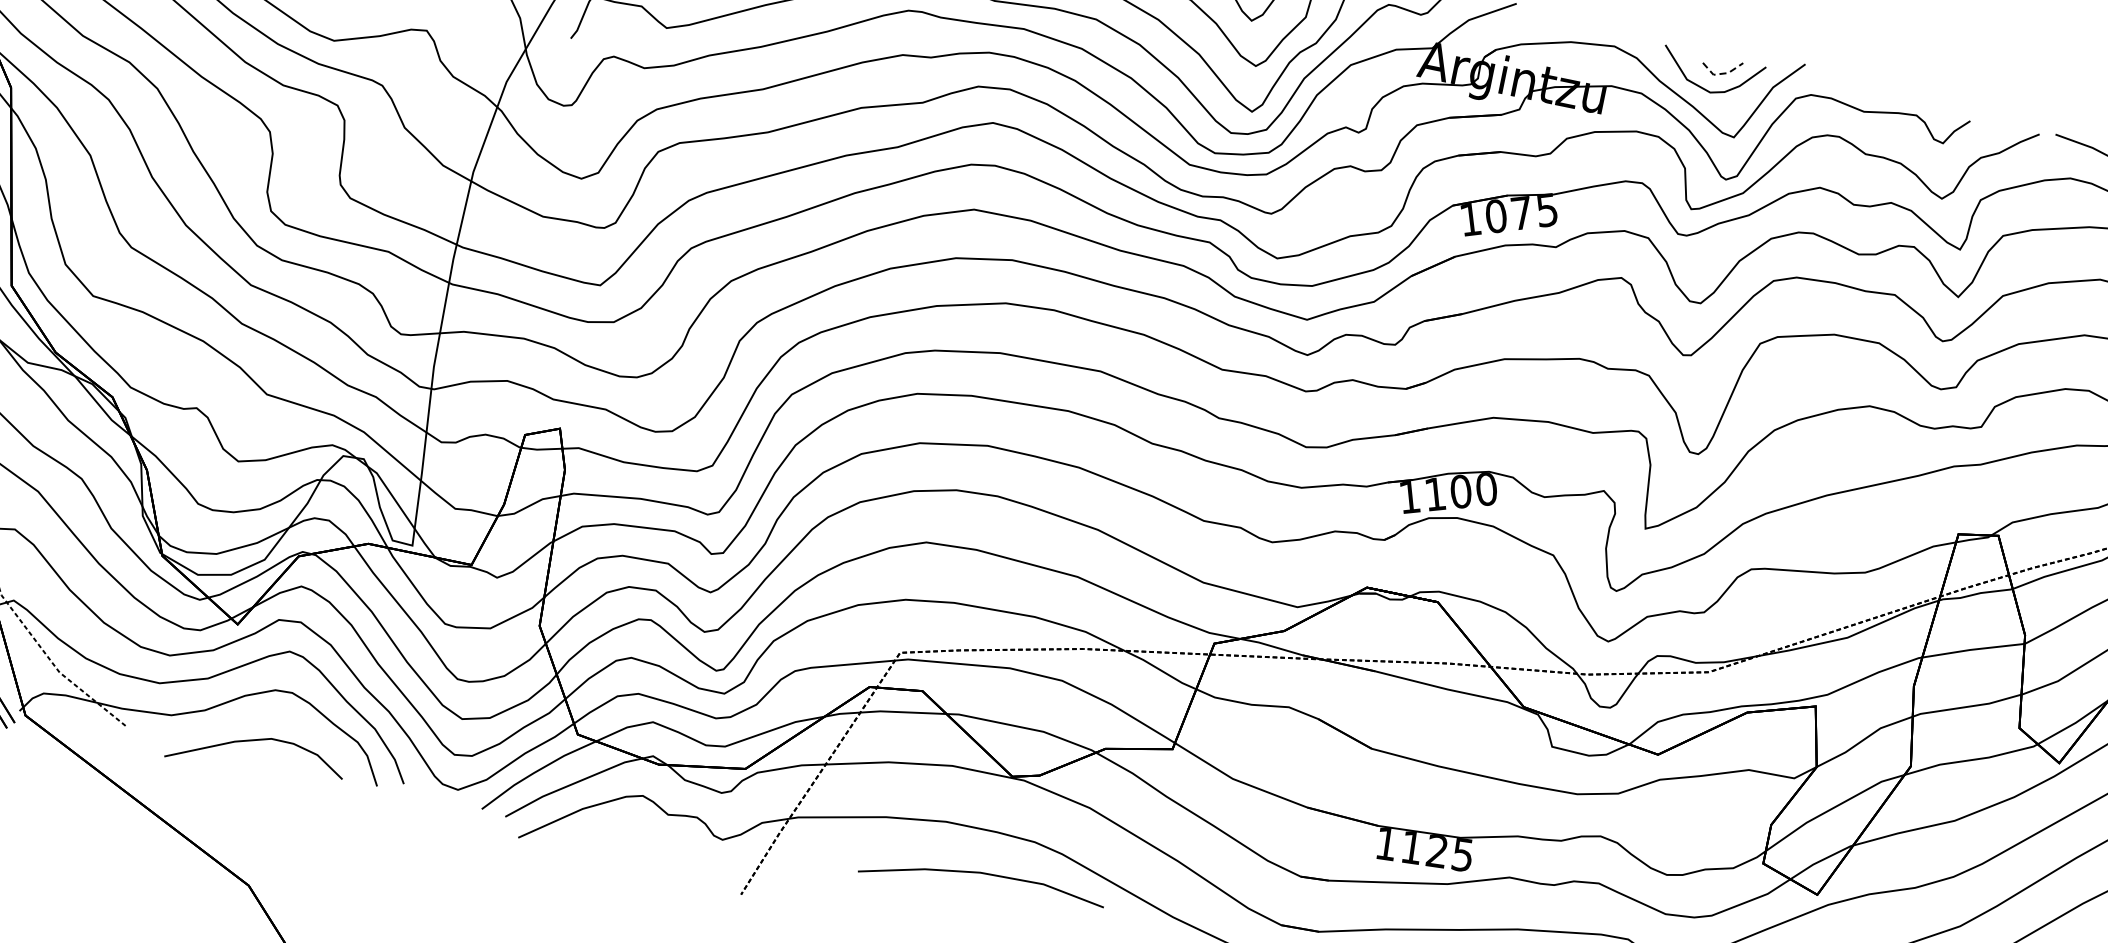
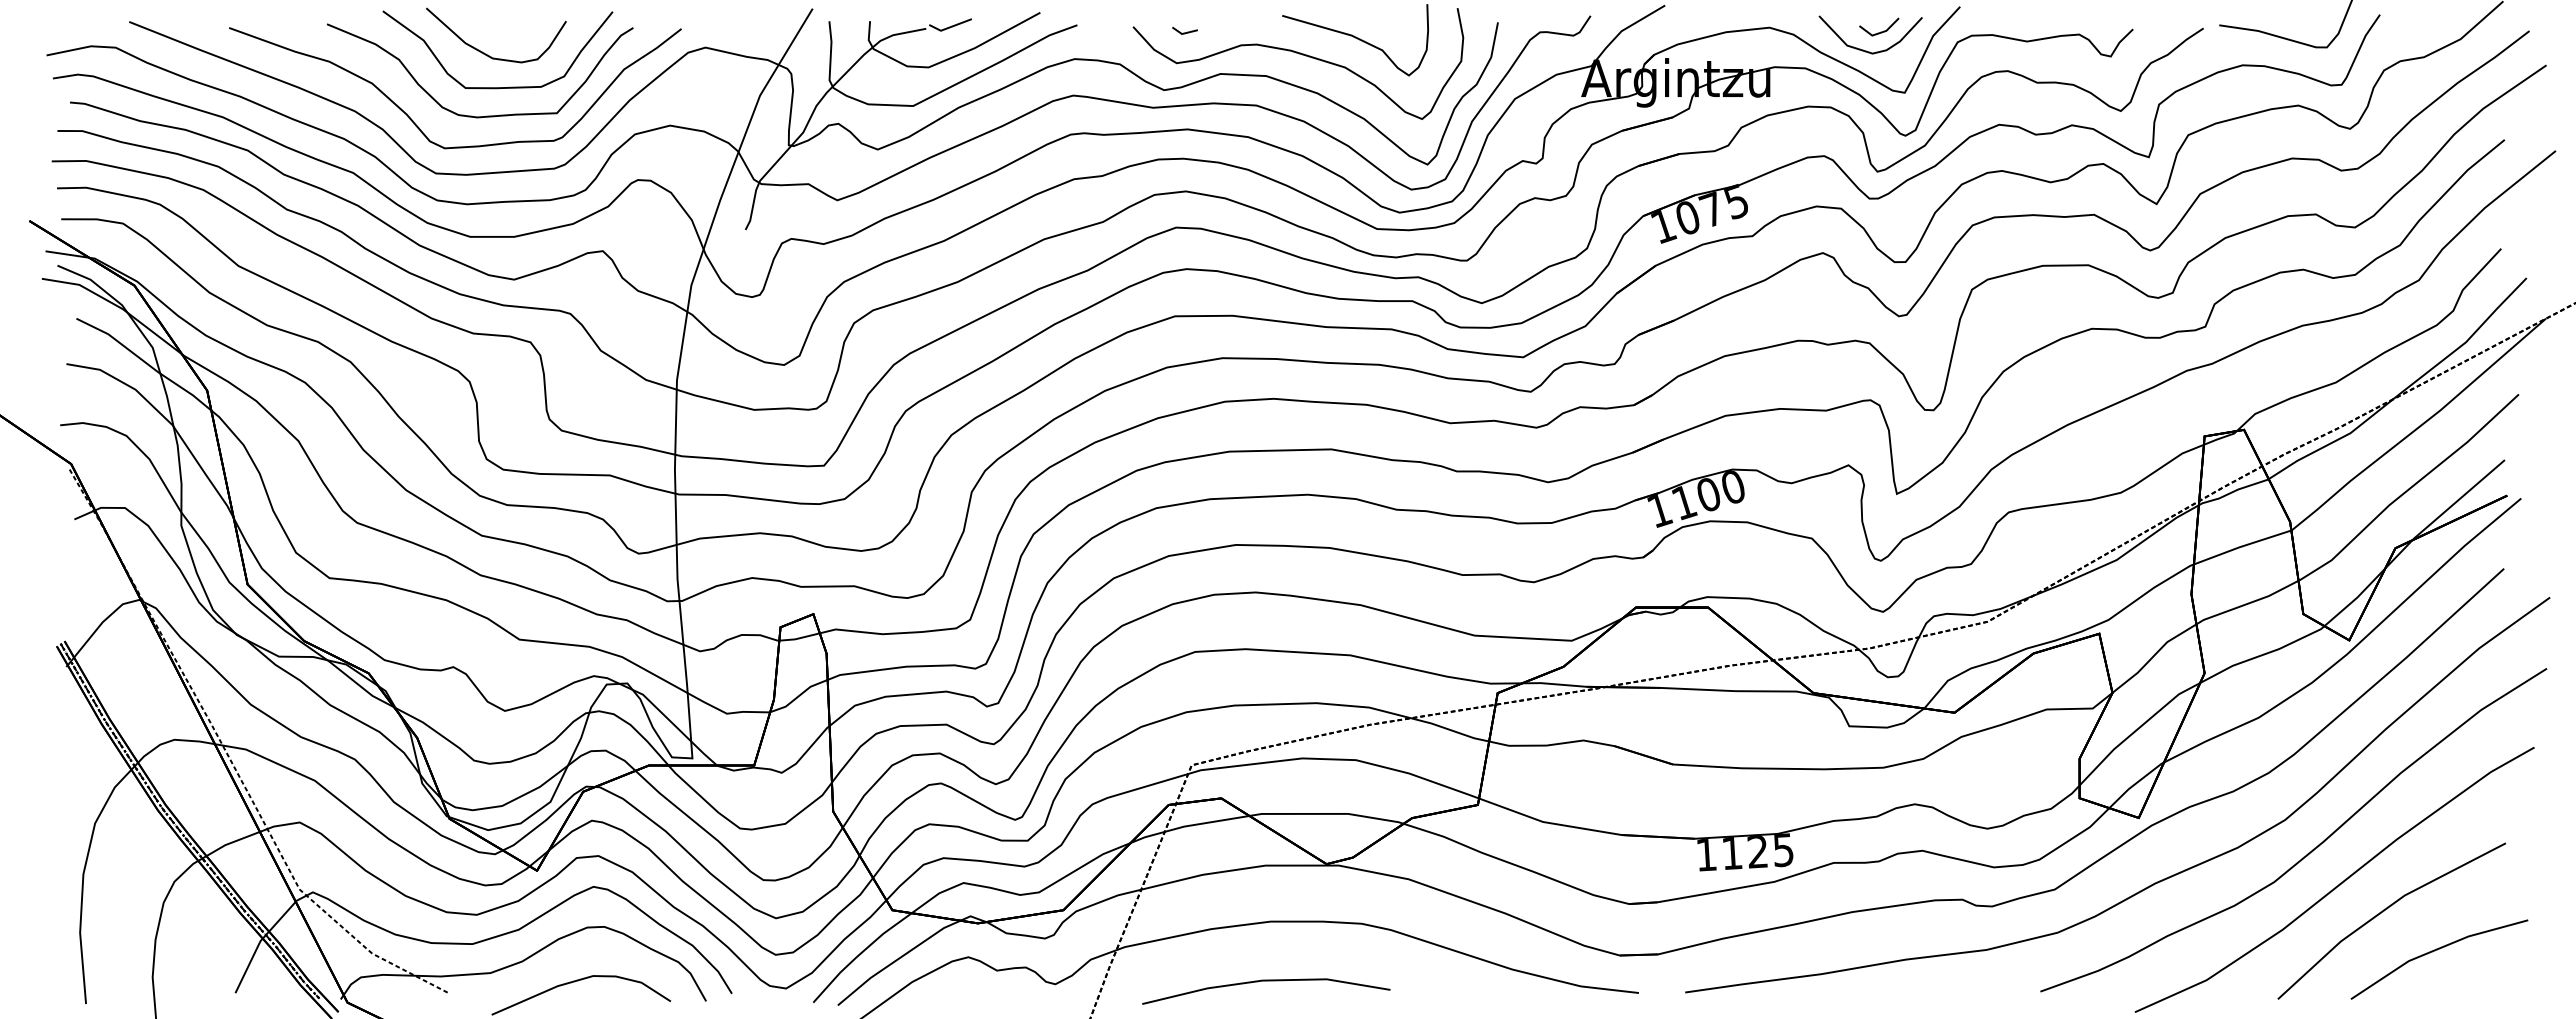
line: (1721, 74) -> (1879, 33), dashed -> solid
line: (984, 874) -> (1266, 981), moved

